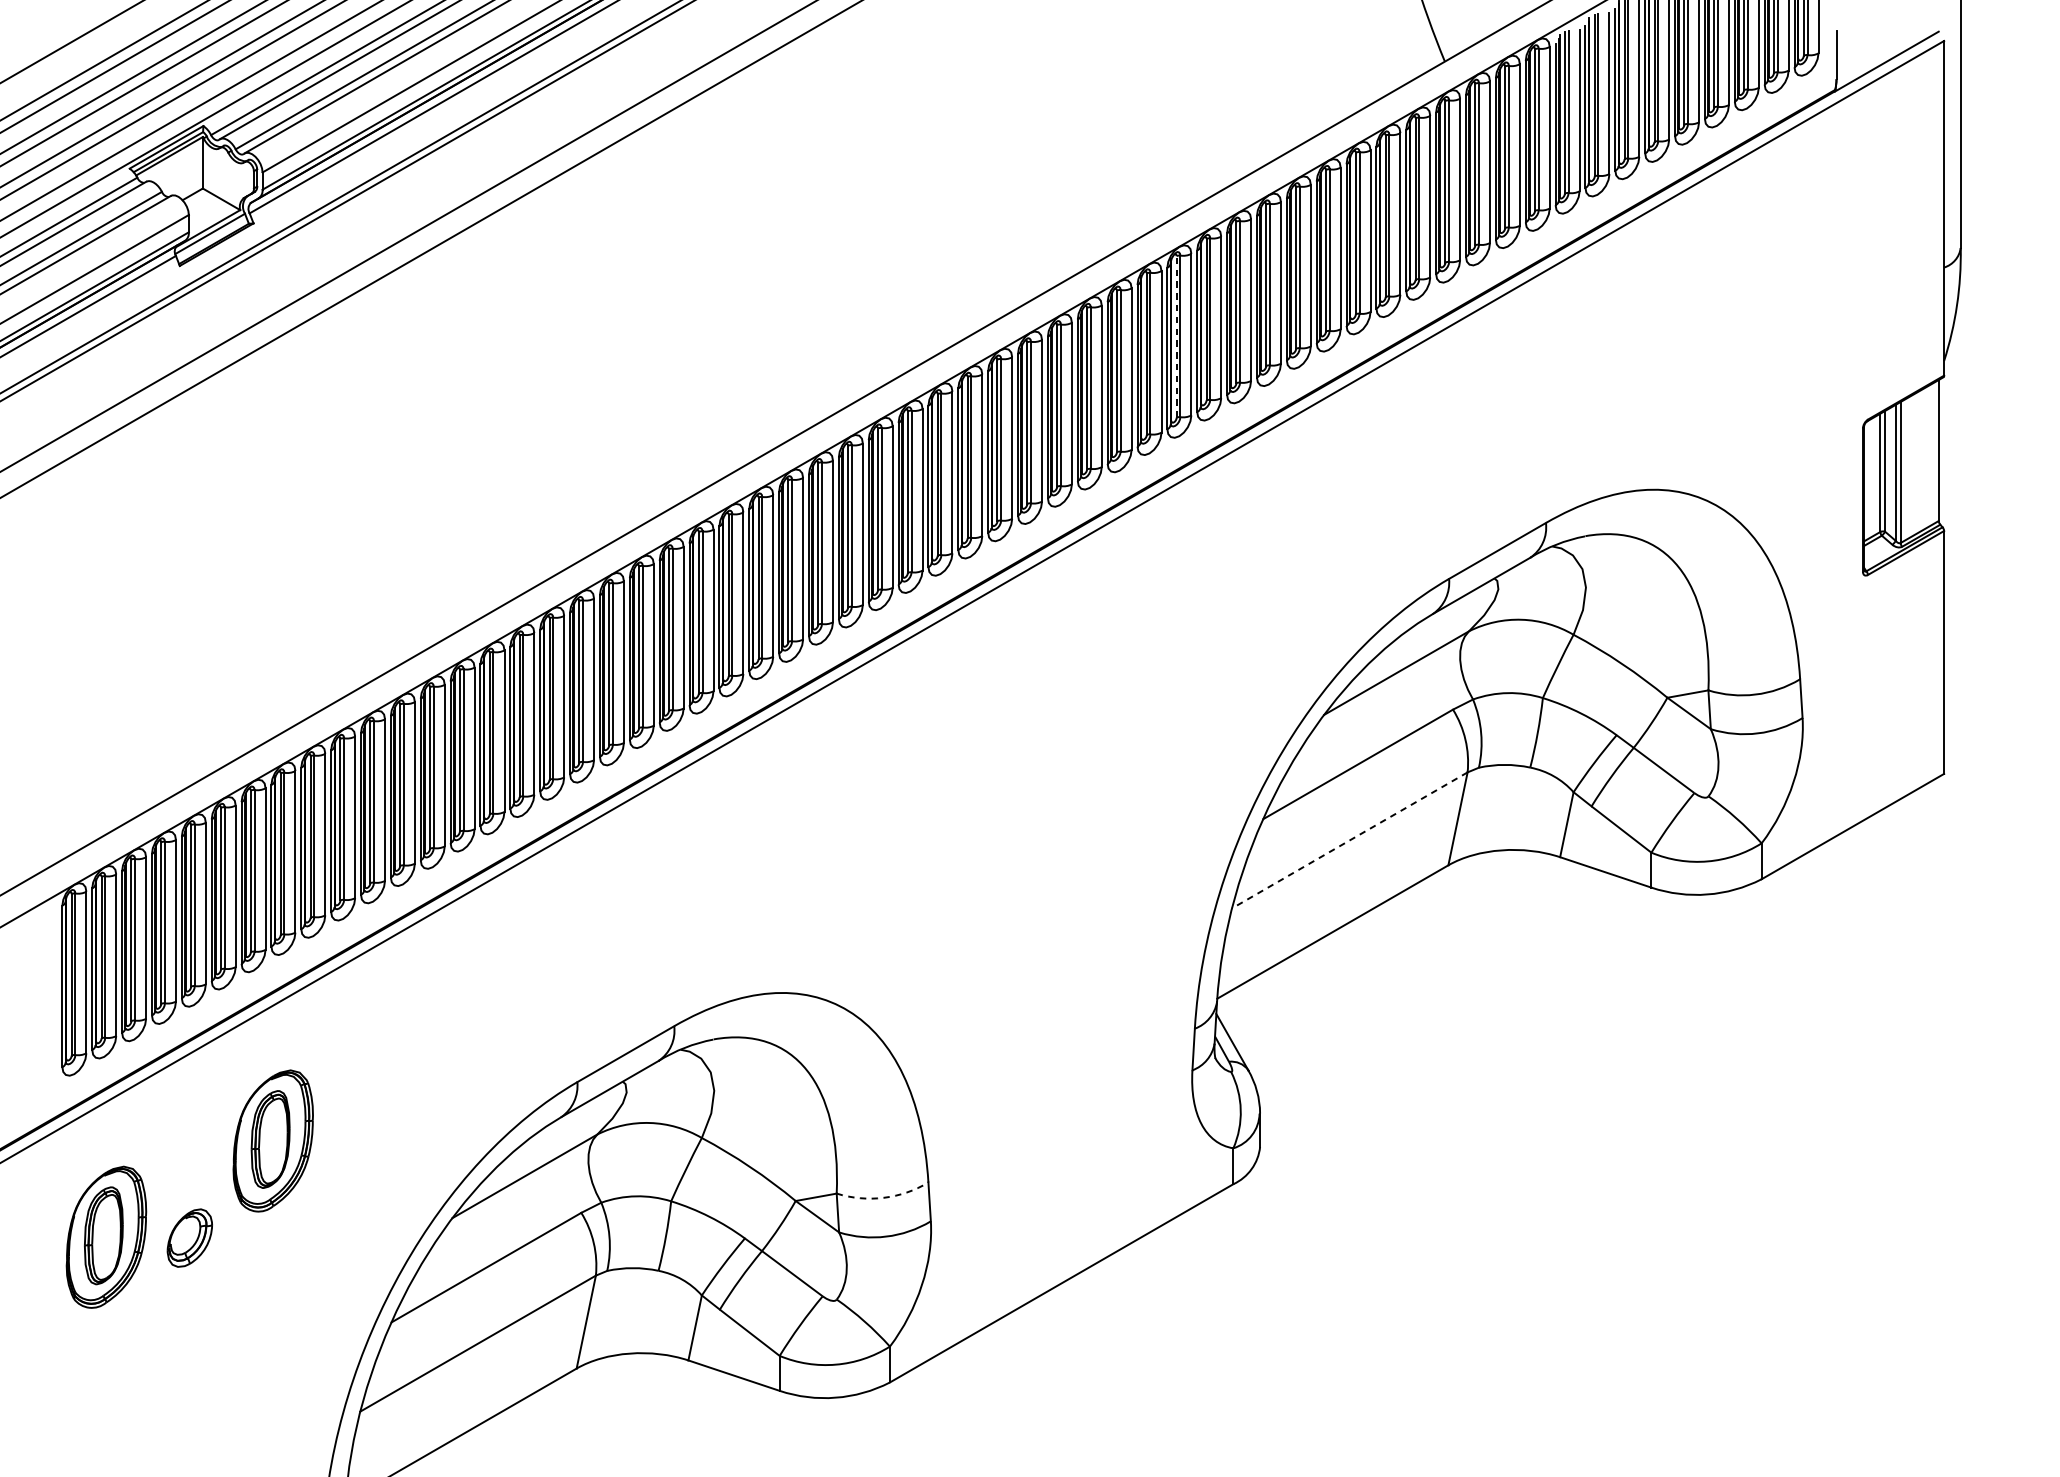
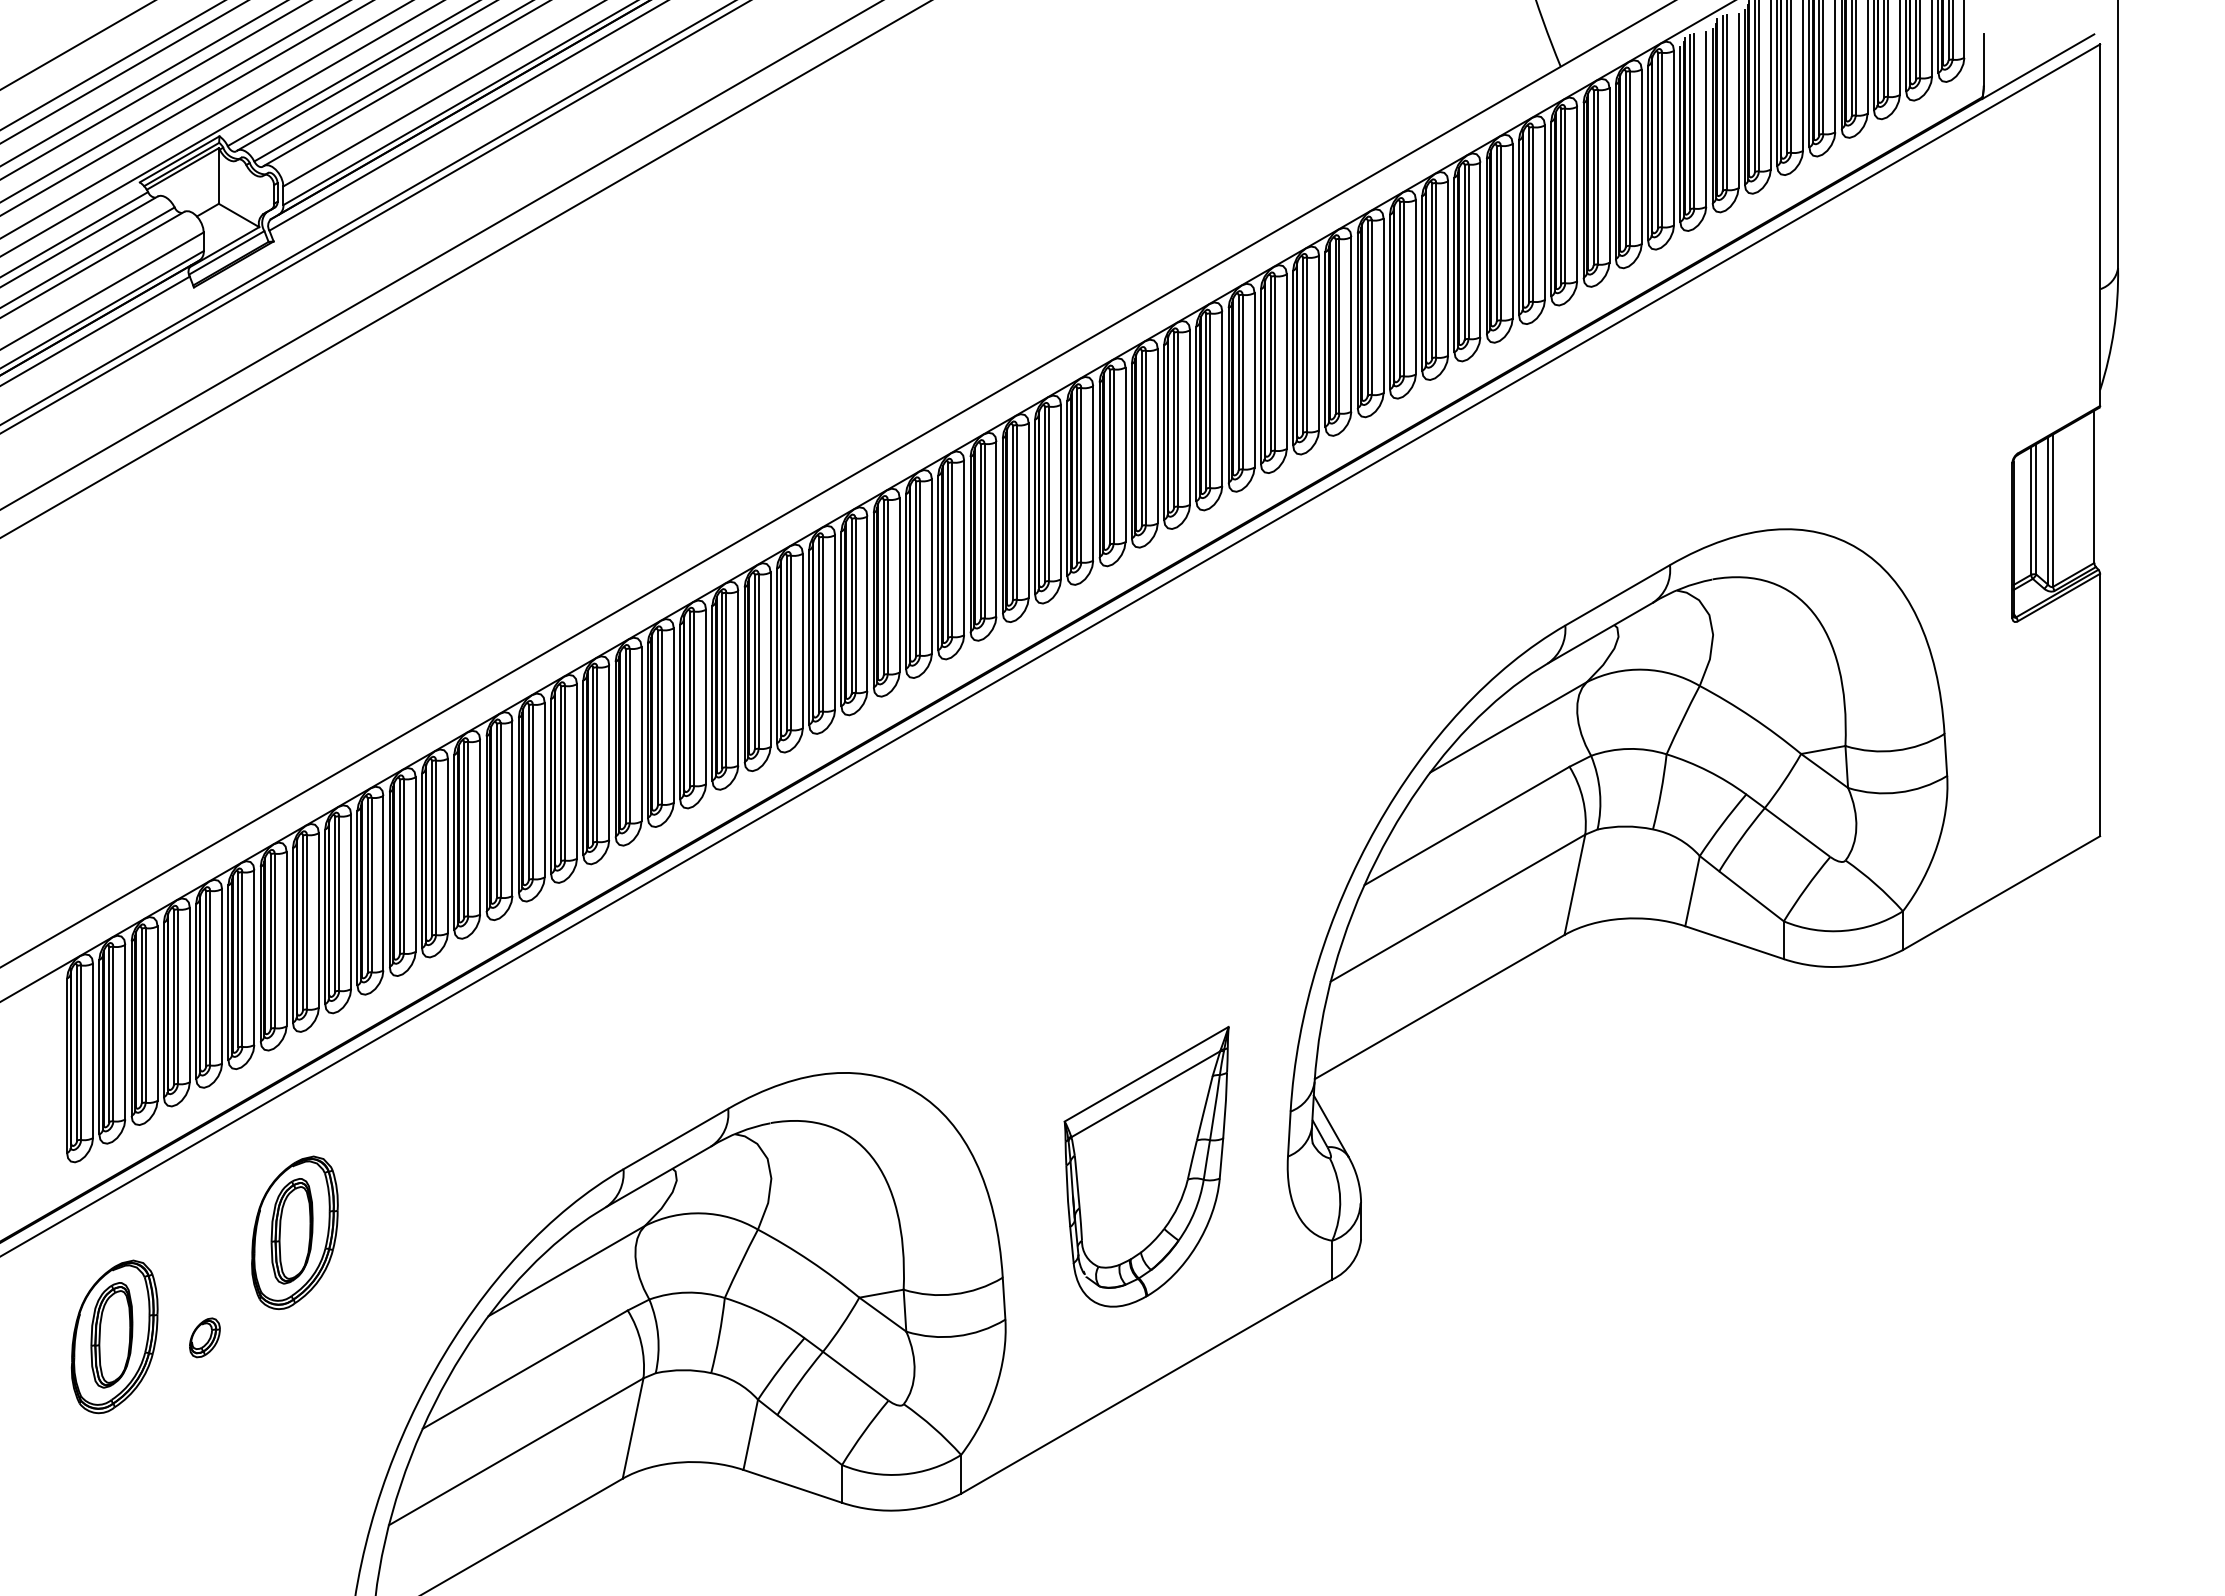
line: (1176, 336) -> (1270, 363), dashed -> solid
line: (1350, 840) -> (1458, 908), dashed -> solid
part: (1061, 1079) -> (1146, 1166), added
arc: (883, 1198) -> (954, 1294), dashed -> solid
part: (189, 1237) -> (204, 1337), size x0.62

